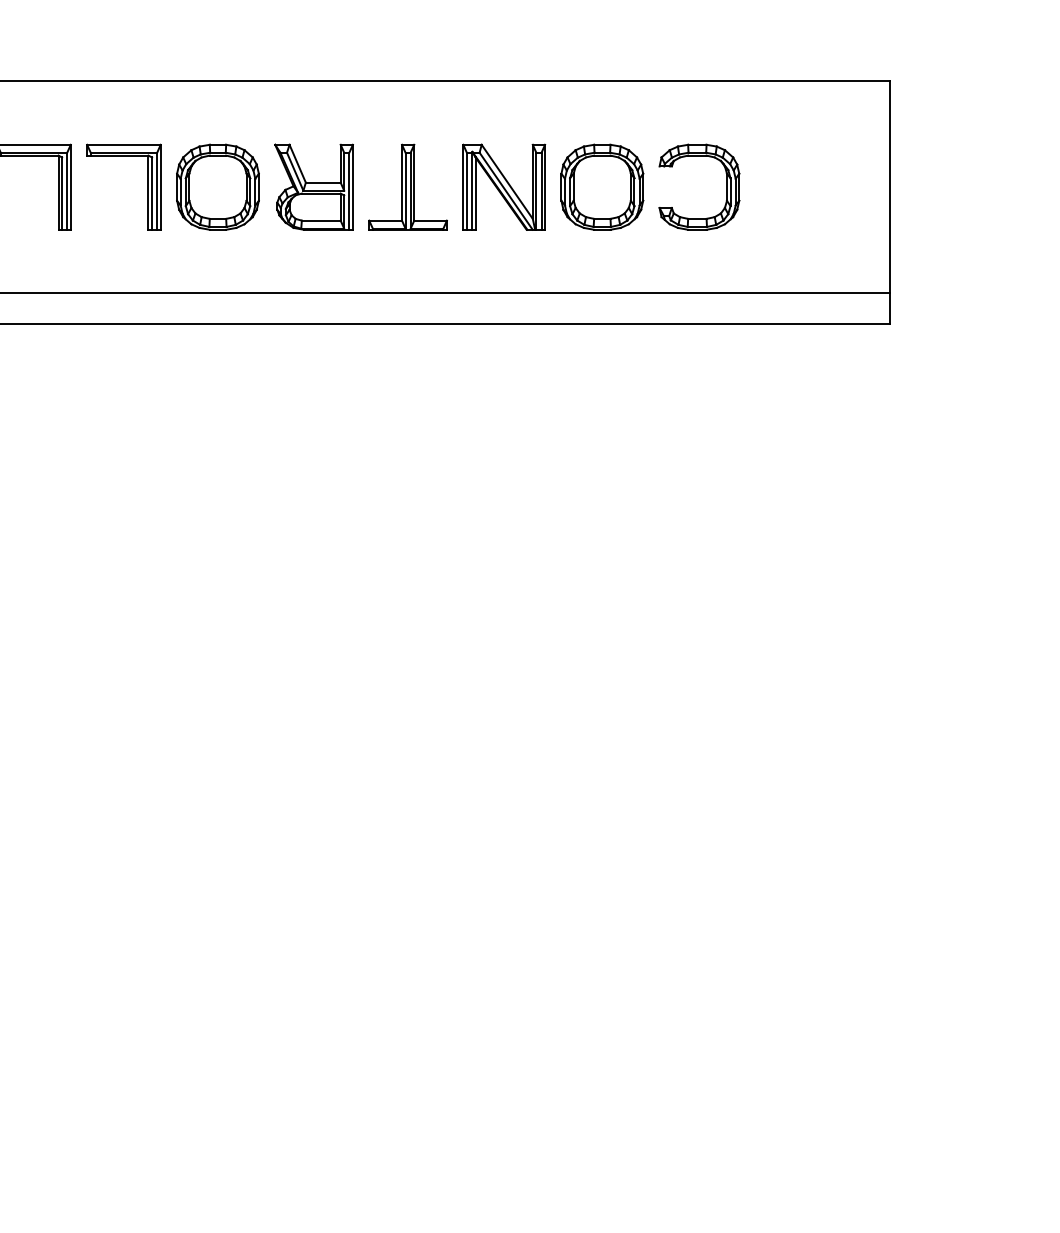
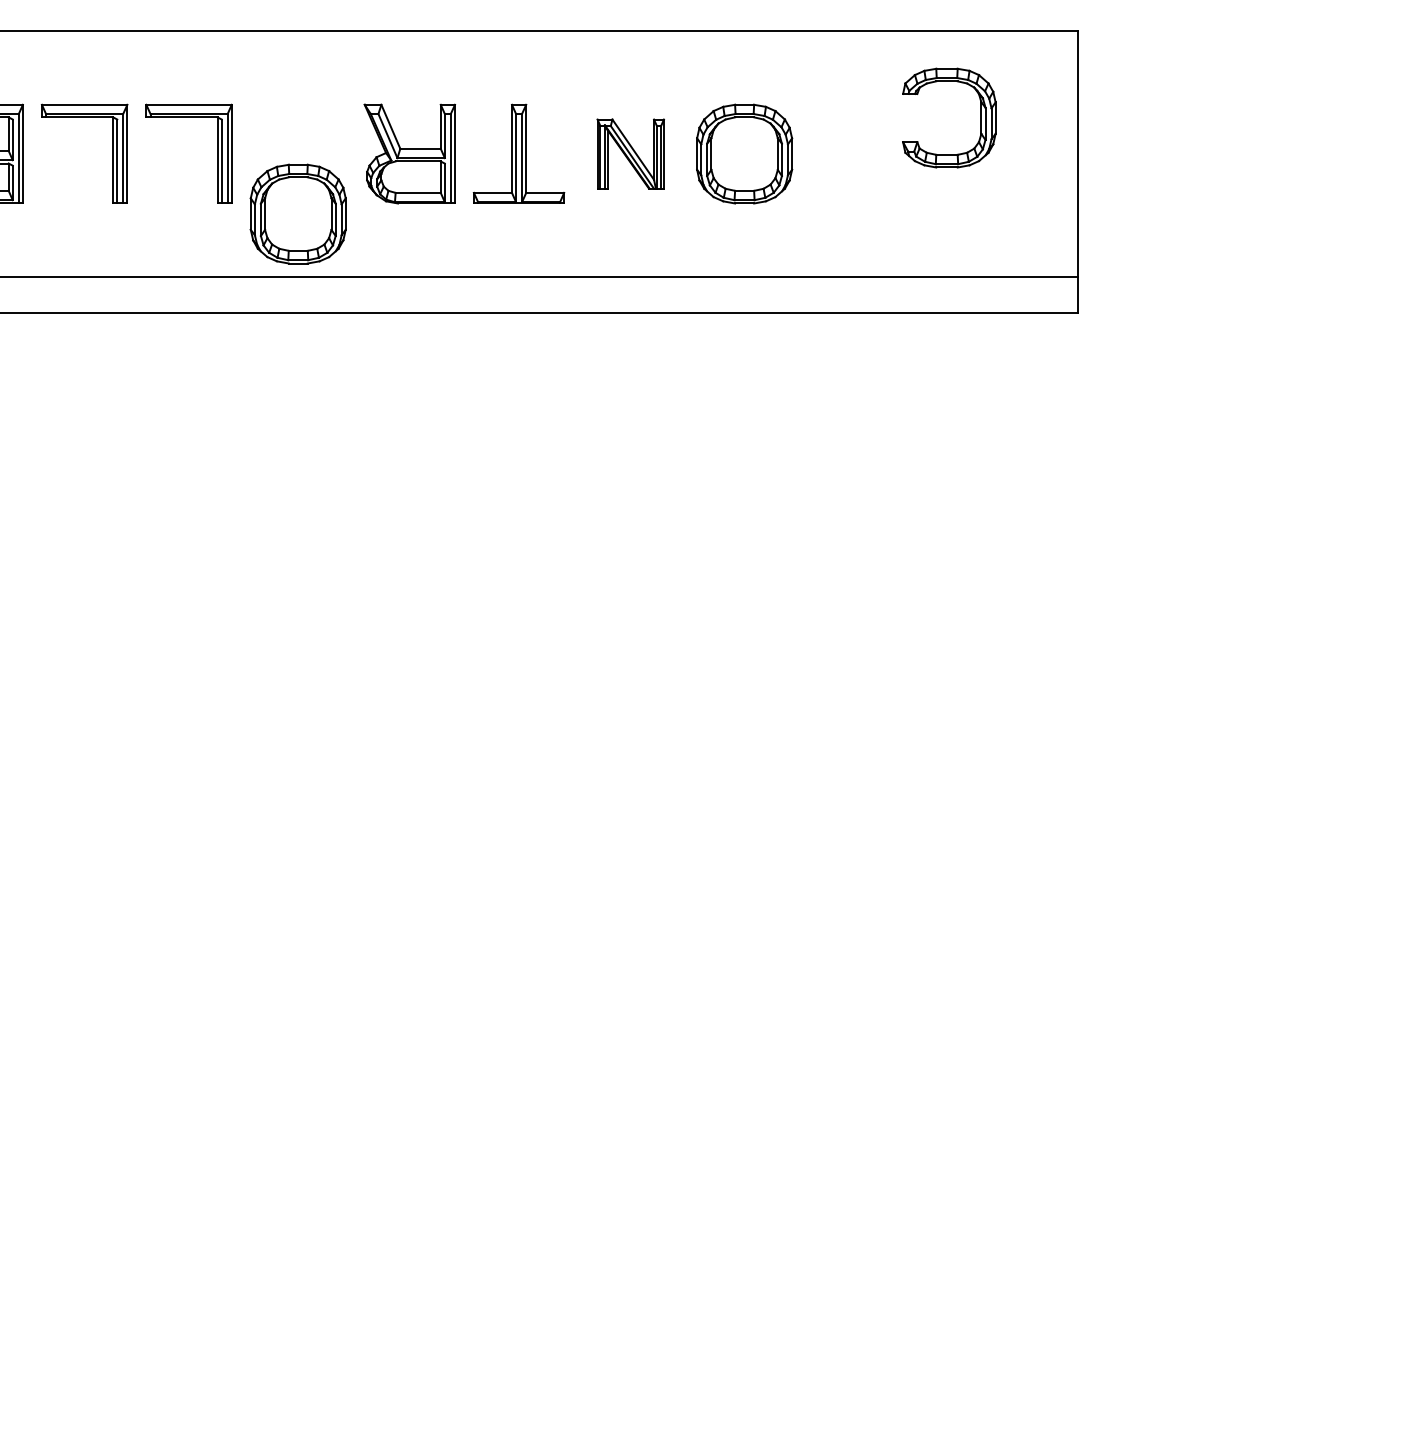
part: (217, 186) -> (297, 213), moved
part: (504, 186) -> (630, 153), size x0.7
part: (726, 186) -> (980, 117), moved

